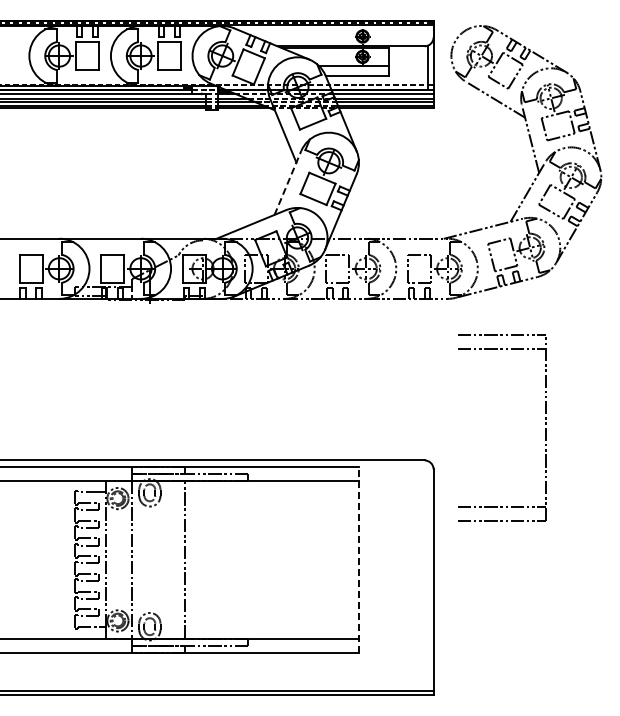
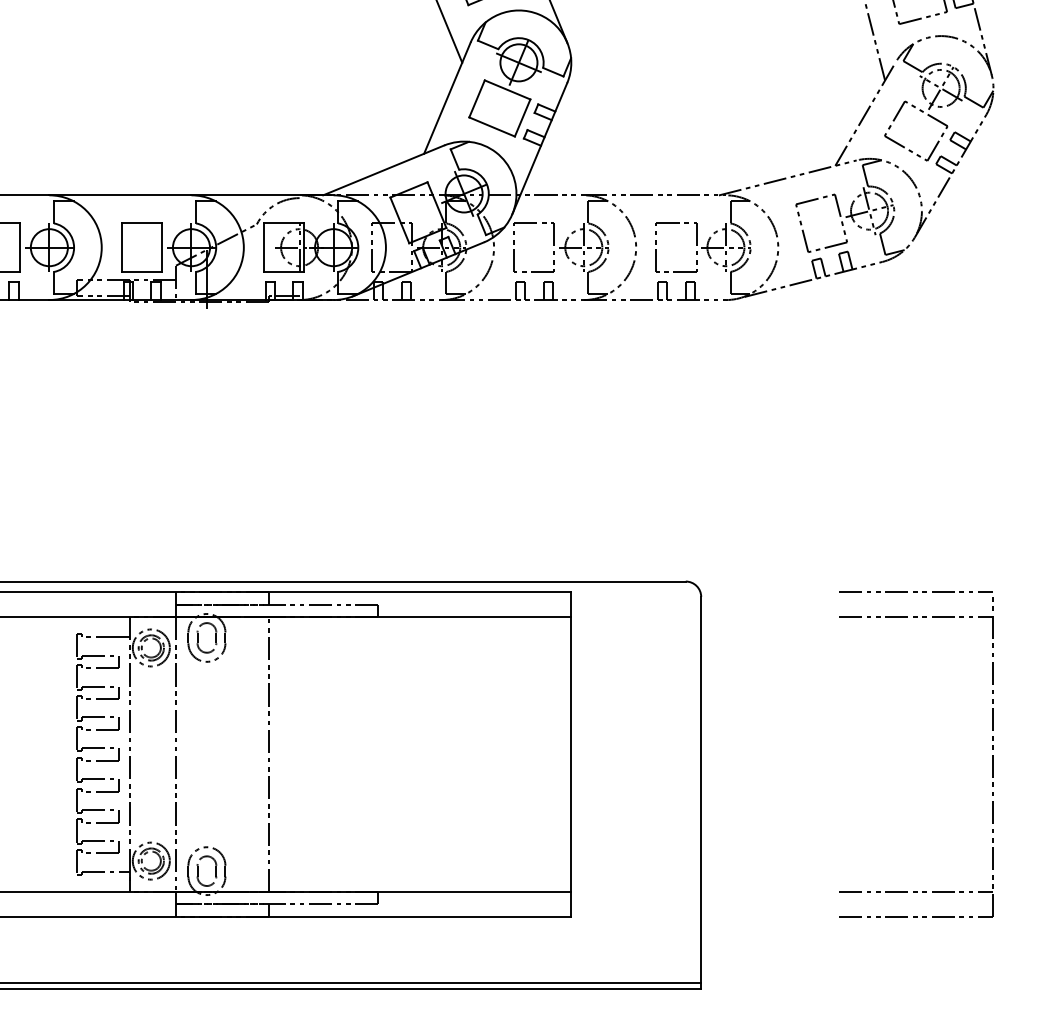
line: (287, 183) -> (446, 99), dashed -> solid
part: (545, 428) -> (992, 755), moved
line: (358, 559) -> (570, 754), dashed -> solid

